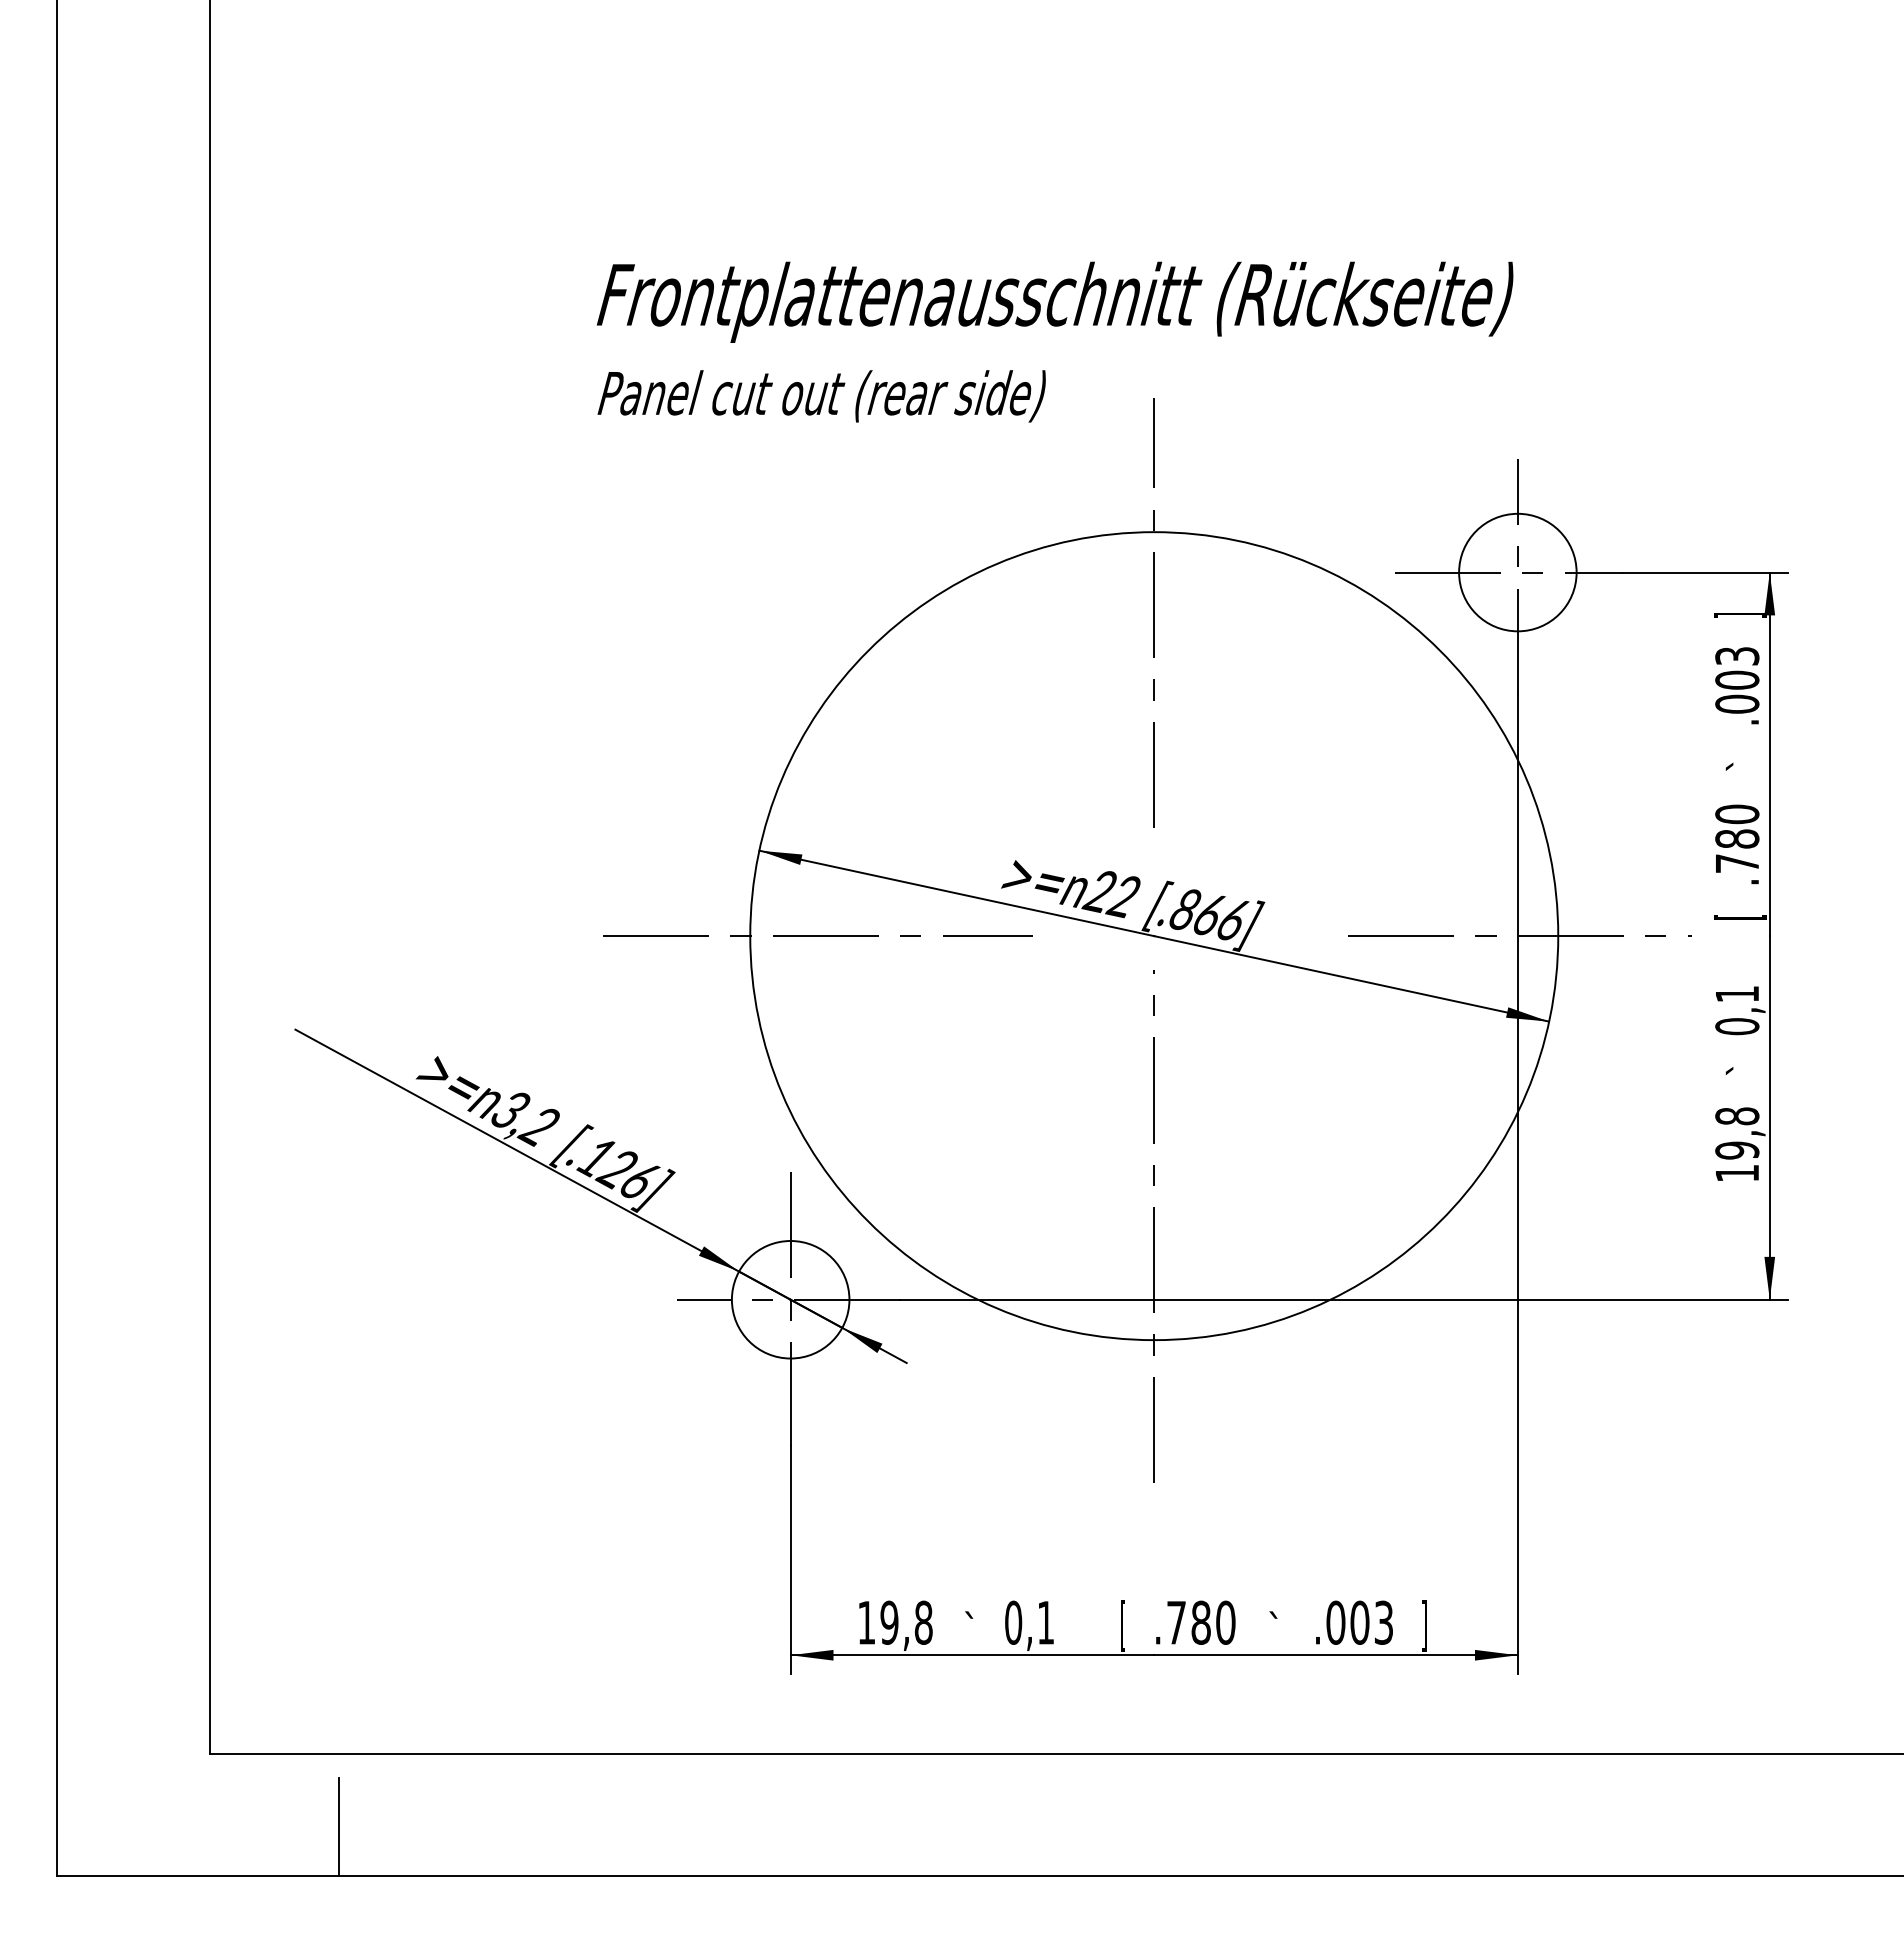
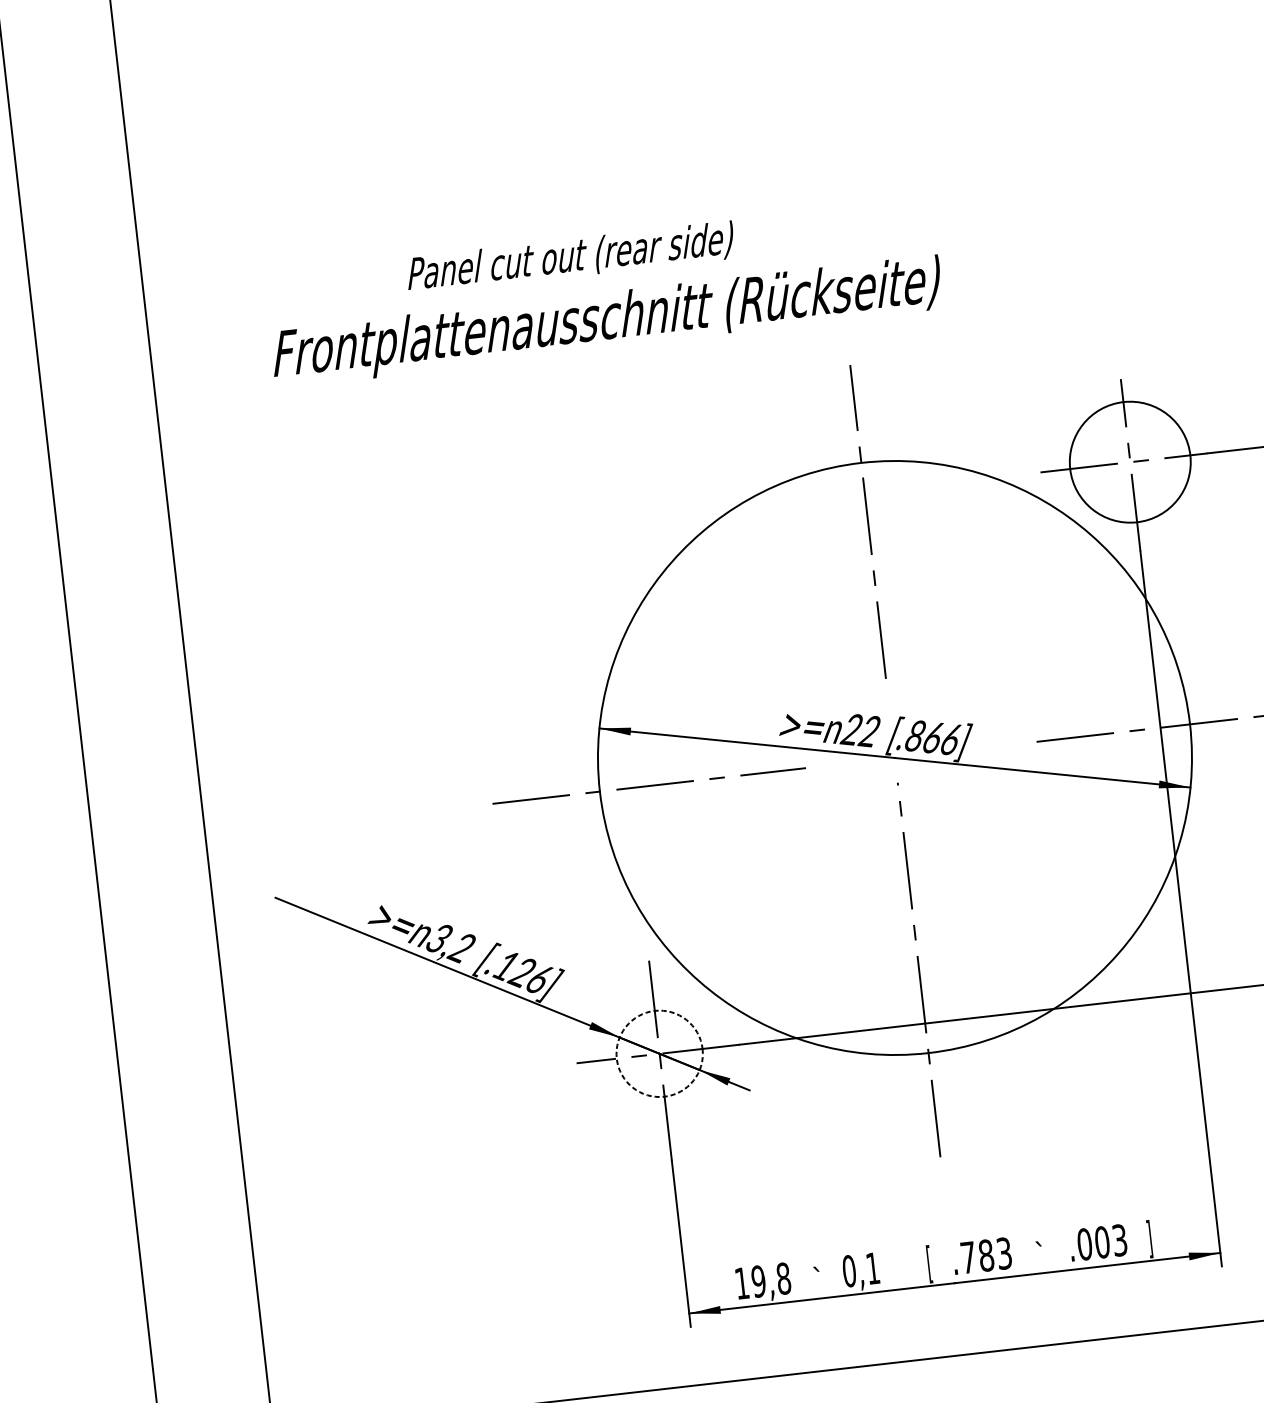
text: (1054, 301) -> (606, 321), moved
text: (821, 396) -> (570, 258), moved
circle: (1517, 572) -> (1130, 462), size x1.4
circle: (790, 1299) -> (659, 1053), solid -> dashed
text: (1225, 1622) -> (1004, 1253), .780 -> .783

